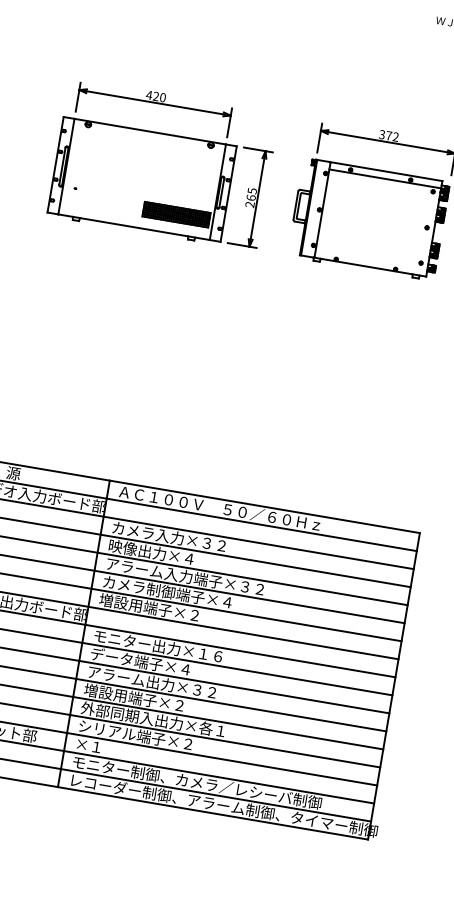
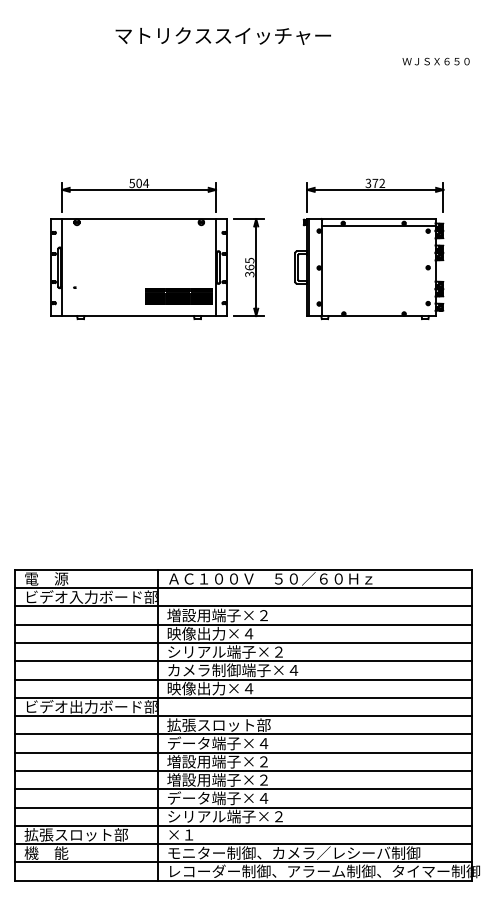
text: (156, 96) -> (139, 183), 420 -> 504
text: (250, 204) -> (250, 274), 265 -> 365
text: (168, 536) -> (224, 615), カメラ入力×３２ -> 増設用端子×２
text: (184, 576) -> (247, 651), アラーム入力端子×３２ -> シリアル端子×２
text: (149, 607) -> (217, 688), 増設用端子×２ -> 映像出力×４
text: (157, 645) -> (232, 724), モニター出力×１６ -> 拡張スロット部
text: (151, 682) -> (232, 761), アラーム出力×３２ -> 増設用端子×２
text: (152, 719) -> (239, 798), 外部同期入出力×各１ -> データ端子×４

